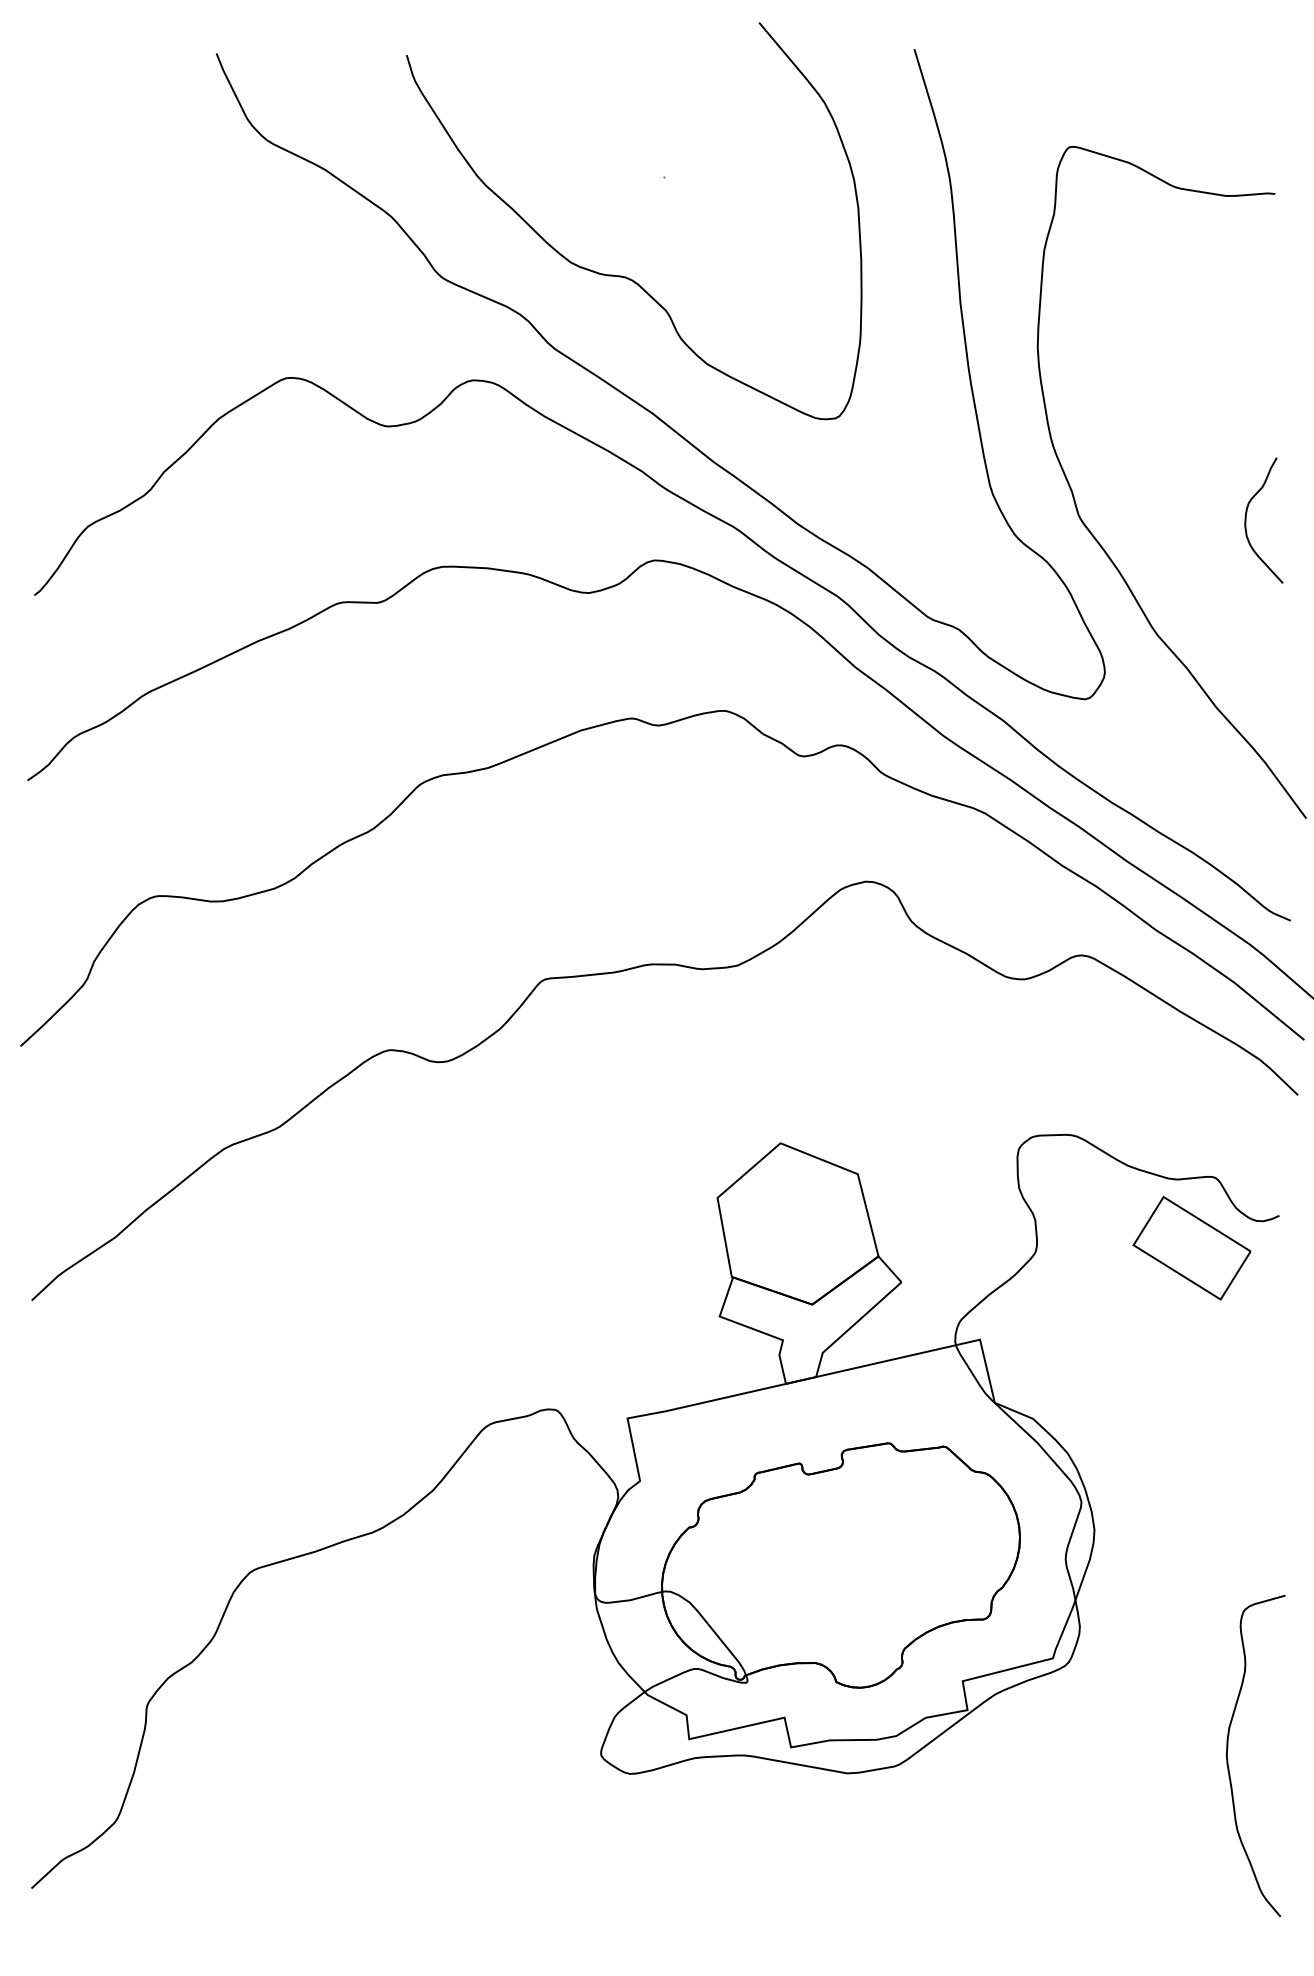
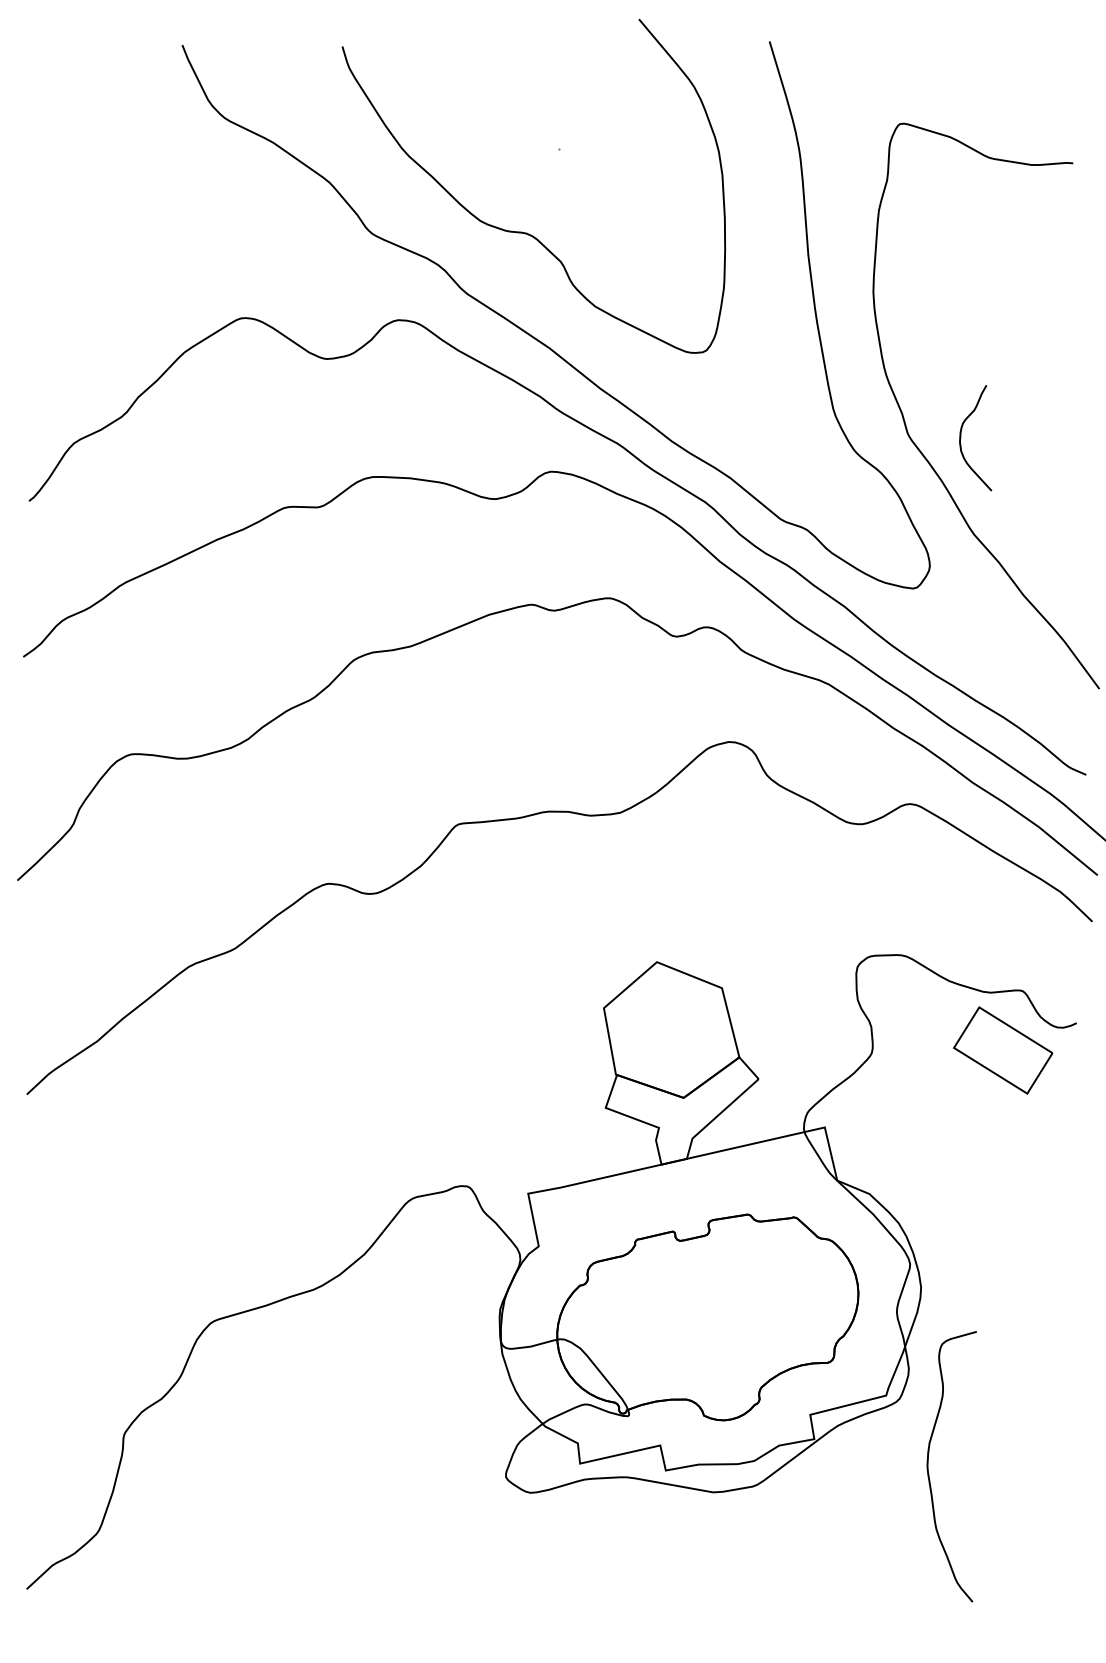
curve: (1247, 520) -> (961, 438), moved
curve: (1228, 1755) -> (928, 1466), moved

